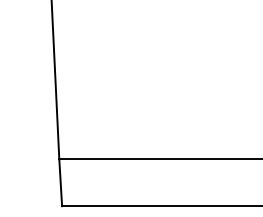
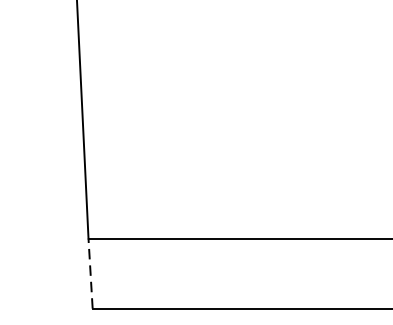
line: (60, 182) -> (90, 273), solid -> dashed

